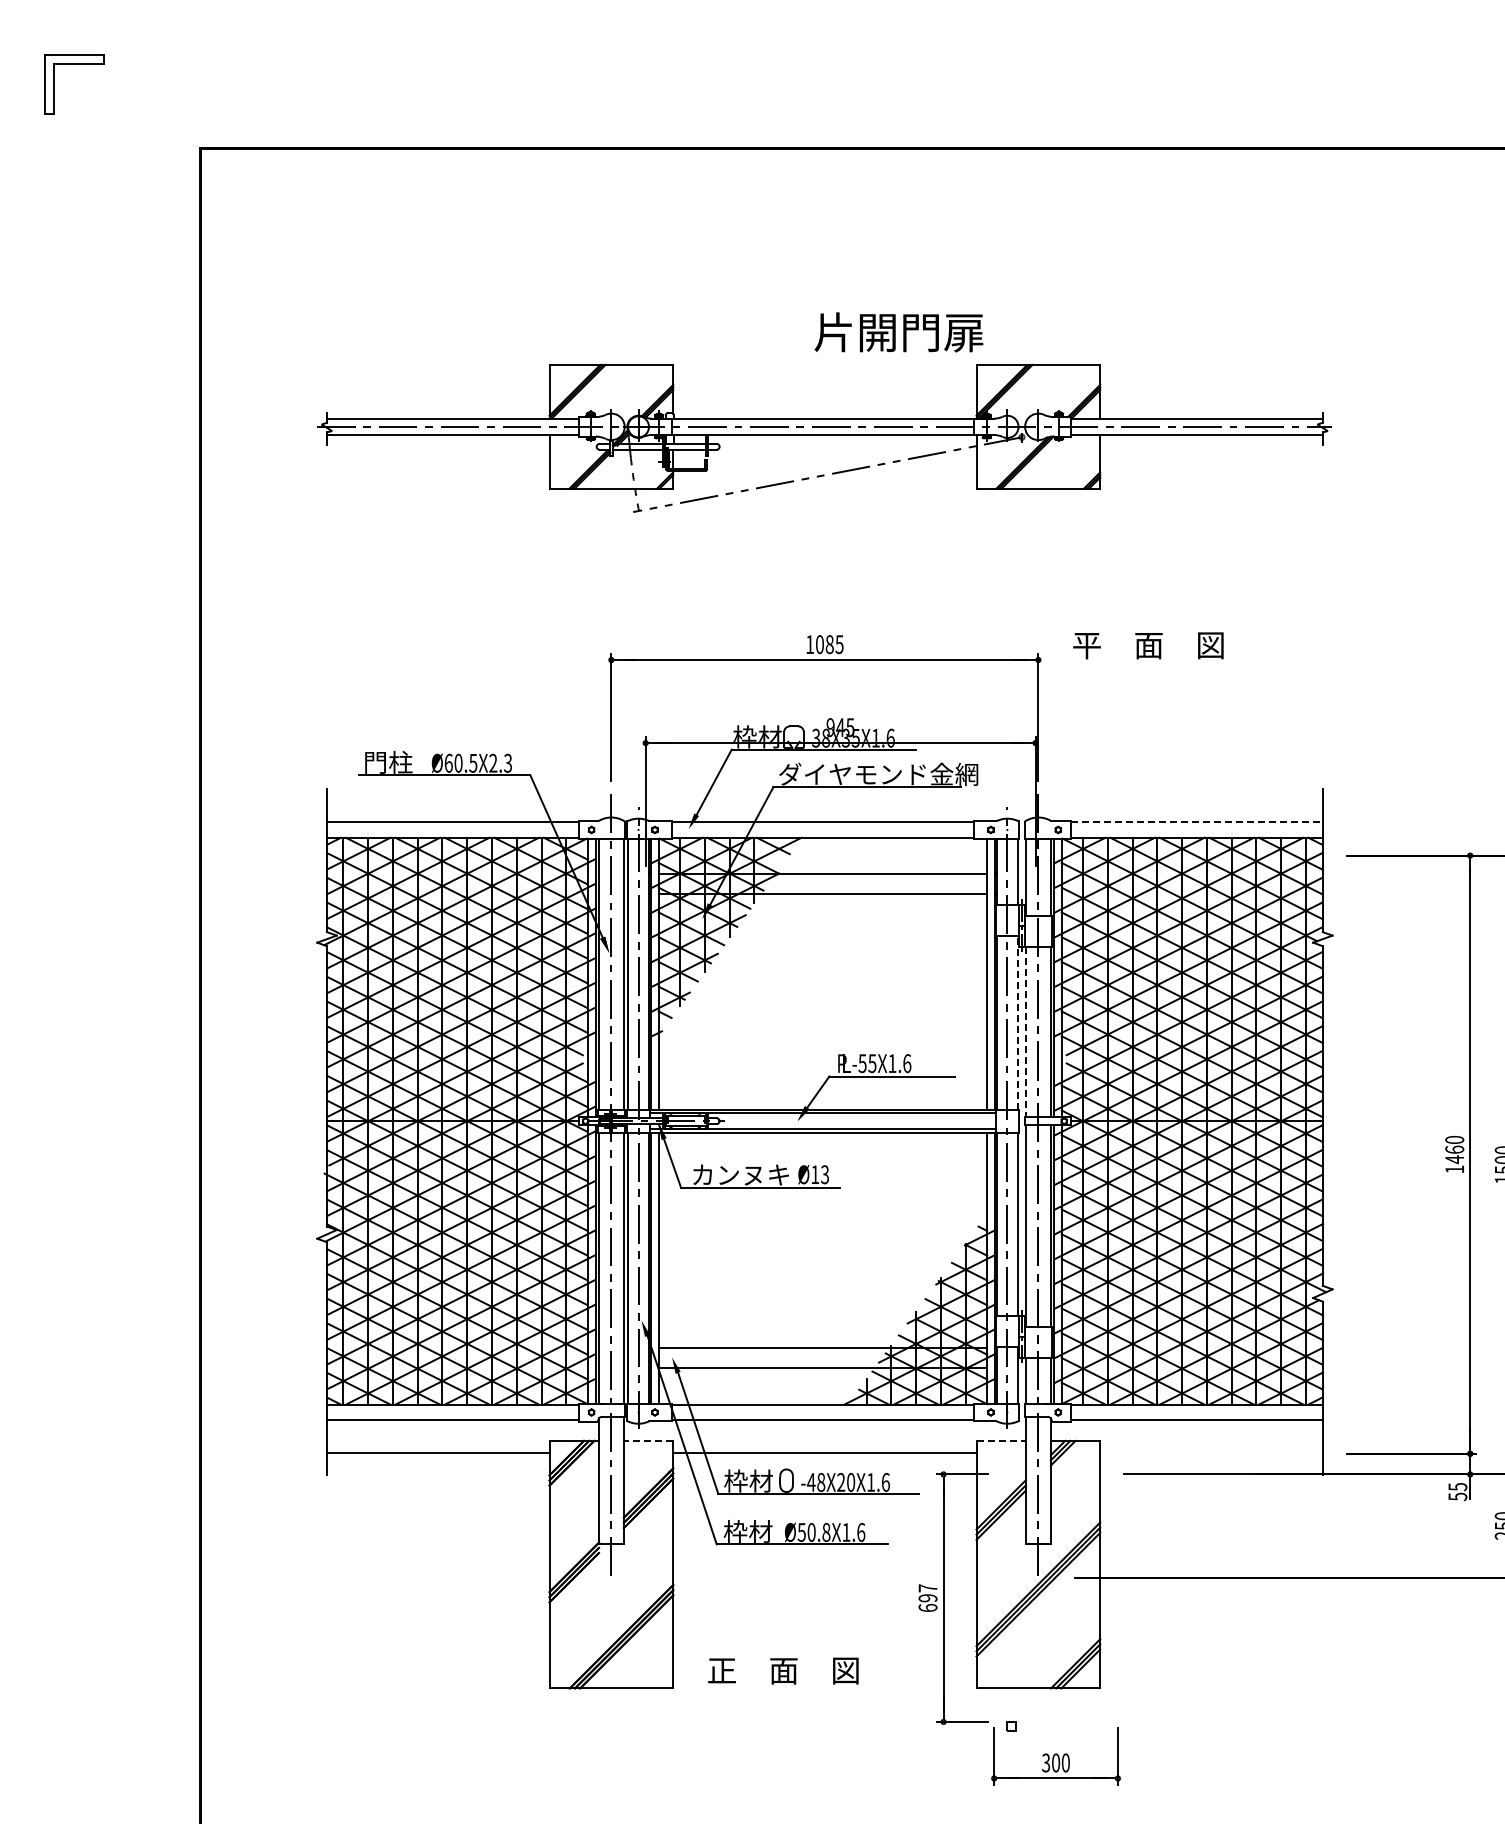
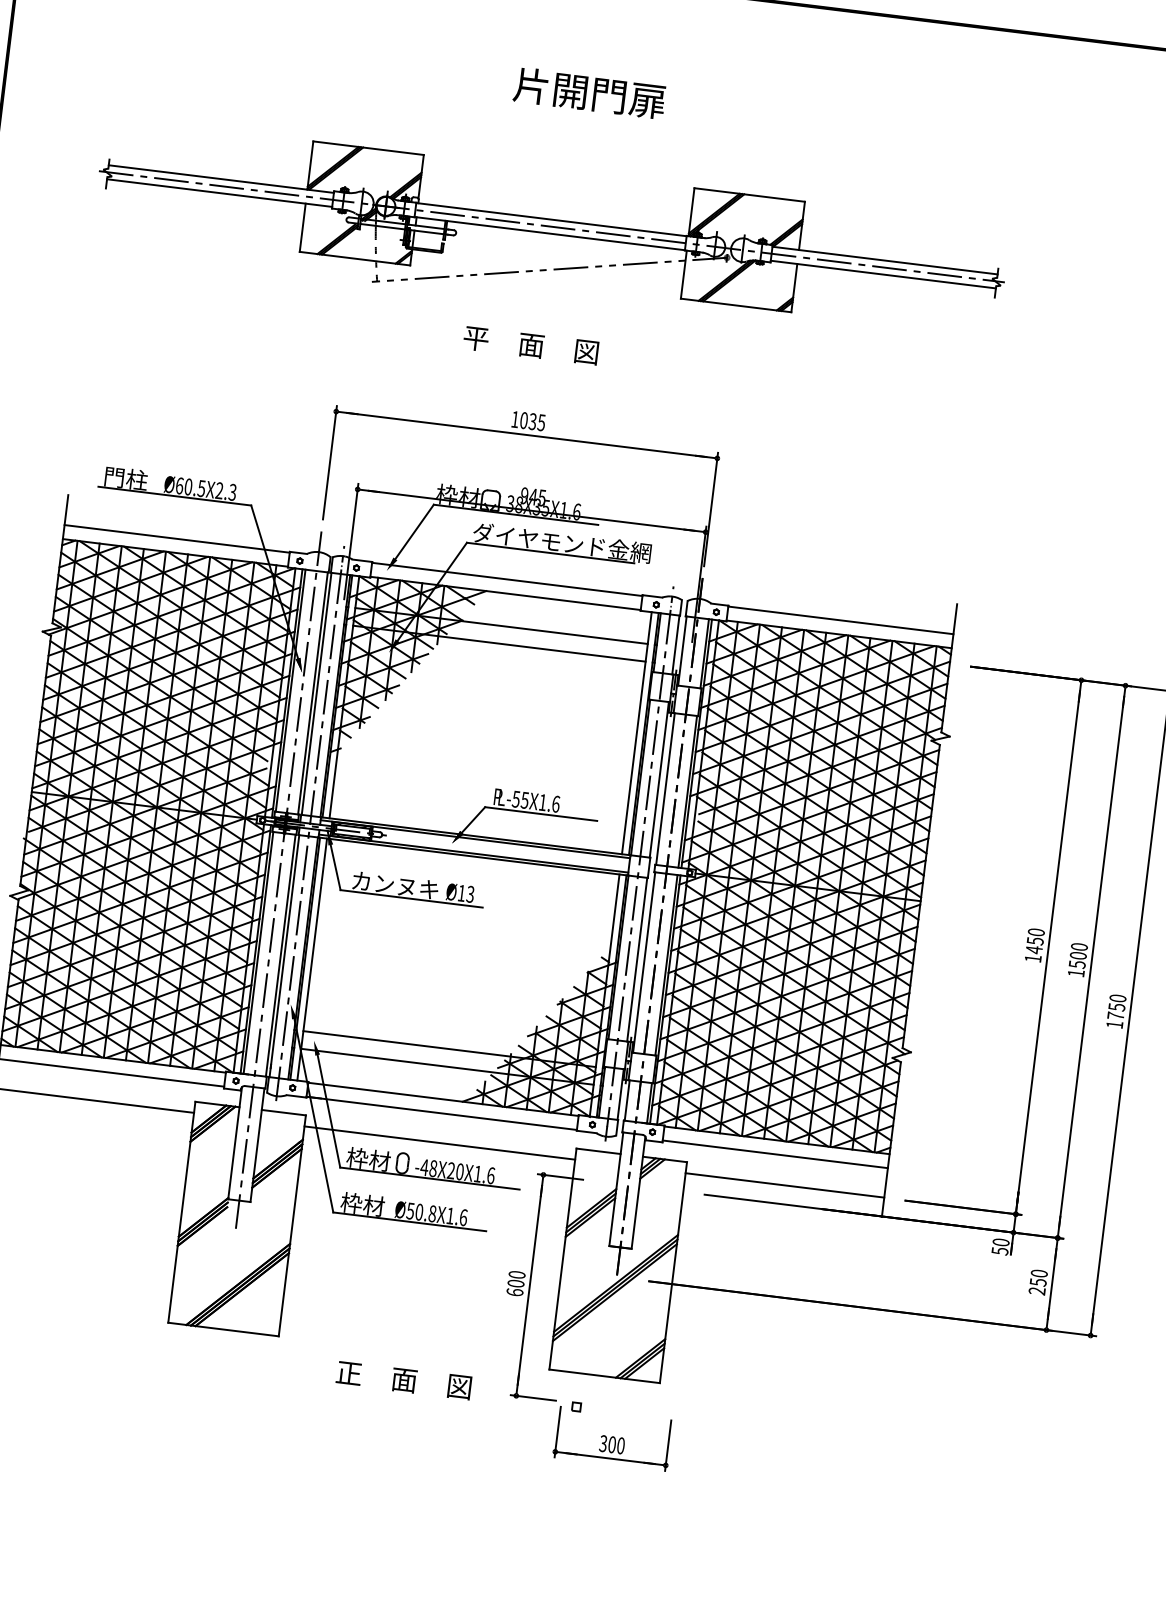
text: (898, 332) -> (589, 93), moved
text: (829, 644) -> (532, 421), 1085 -> 1035
text: (1148, 645) -> (531, 345), moved
line: (1197, 822) -> (841, 620), dashed -> solid
line: (1017, 1022) -> (658, 779), dashed -> solid
line: (1025, 1032) -> (665, 789), dashed -> solid
text: (1454, 1149) -> (1035, 940), 1460 -> 1450
line: (648, 1440) -> (283, 1112), dashed -> solid
line: (1001, 1440) -> (598, 1150), dashed -> solid
line: (1211, 1453) -> (784, 1185), added
text: (1457, 1487) -> (1000, 1242), 55 -> 50
text: (927, 1593) -> (516, 1279), 697 -> 600
text: (783, 1670) -> (404, 1379), moved

